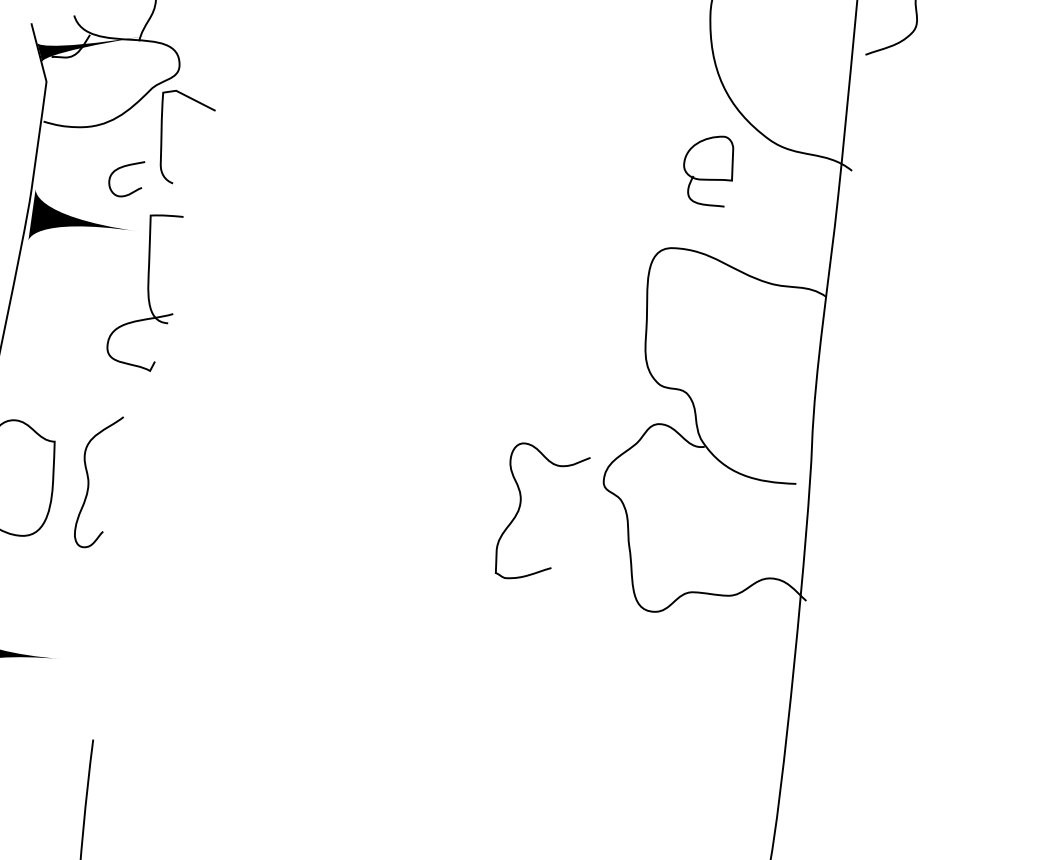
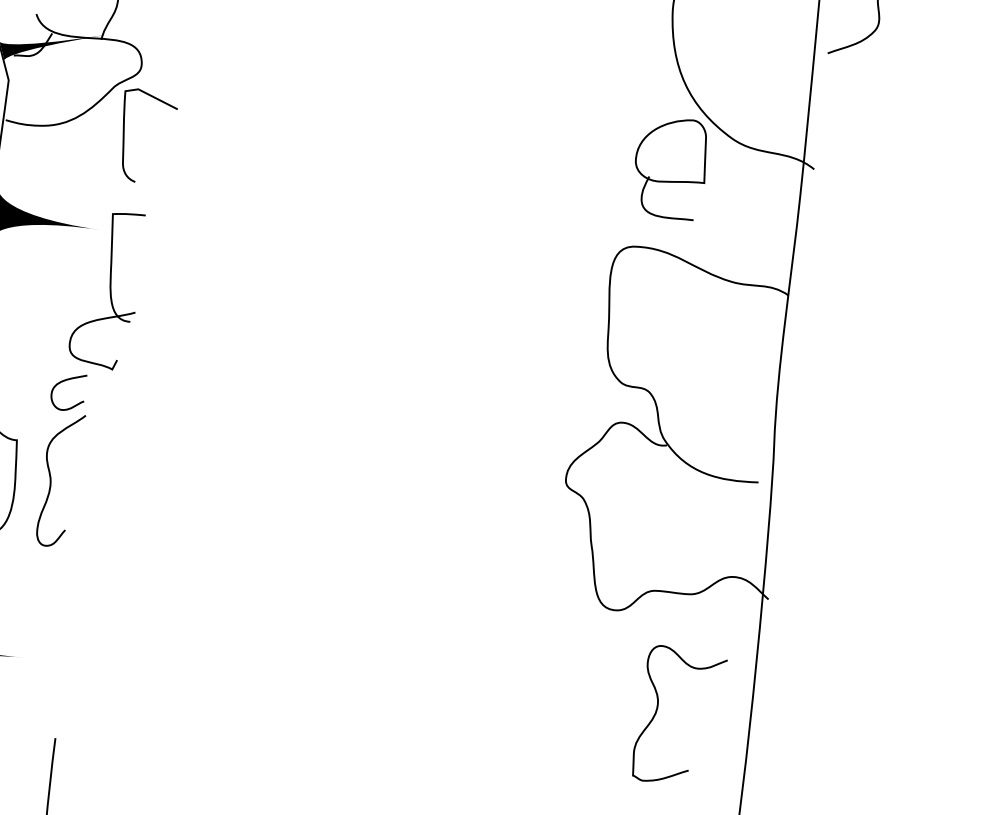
curve: (121, 168) -> (63, 382), moved
part: (708, 171) -> (670, 170), size x1.43
curve: (521, 504) -> (658, 707), moved

